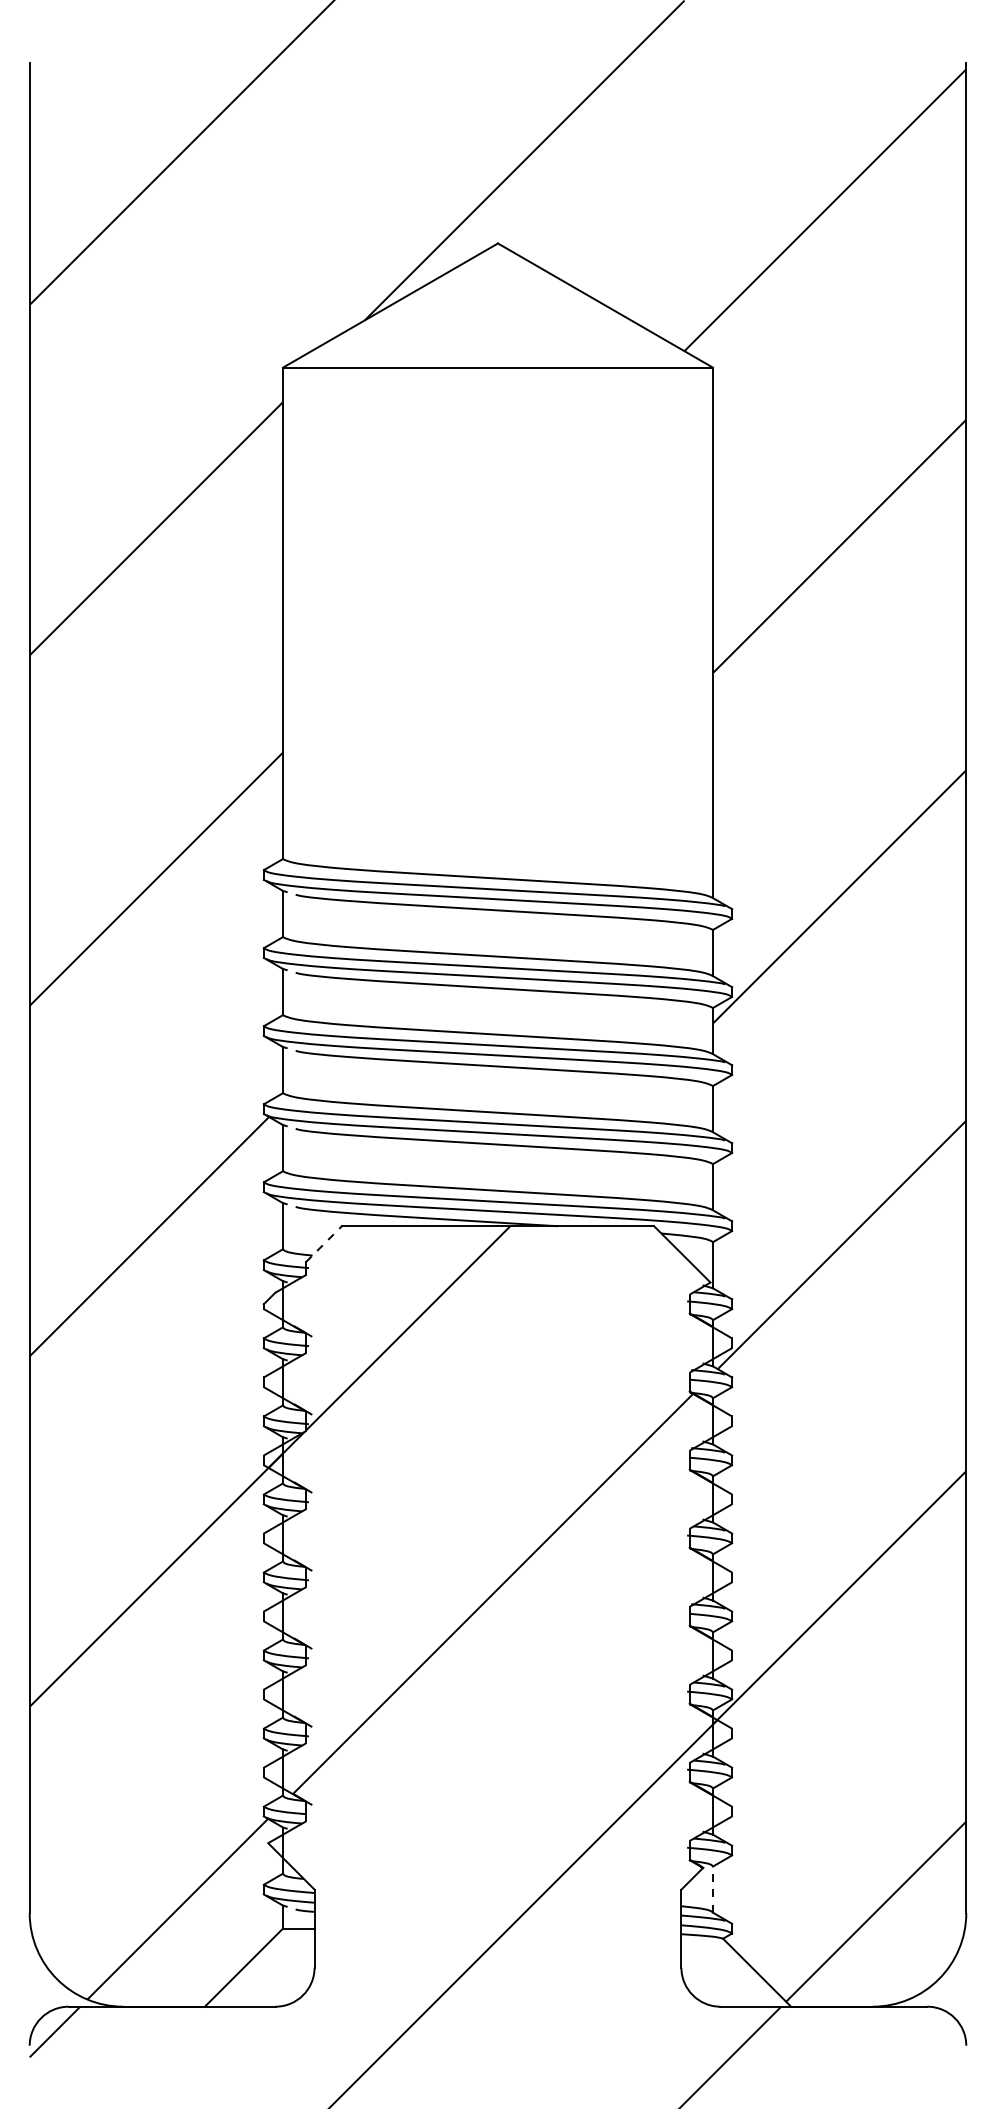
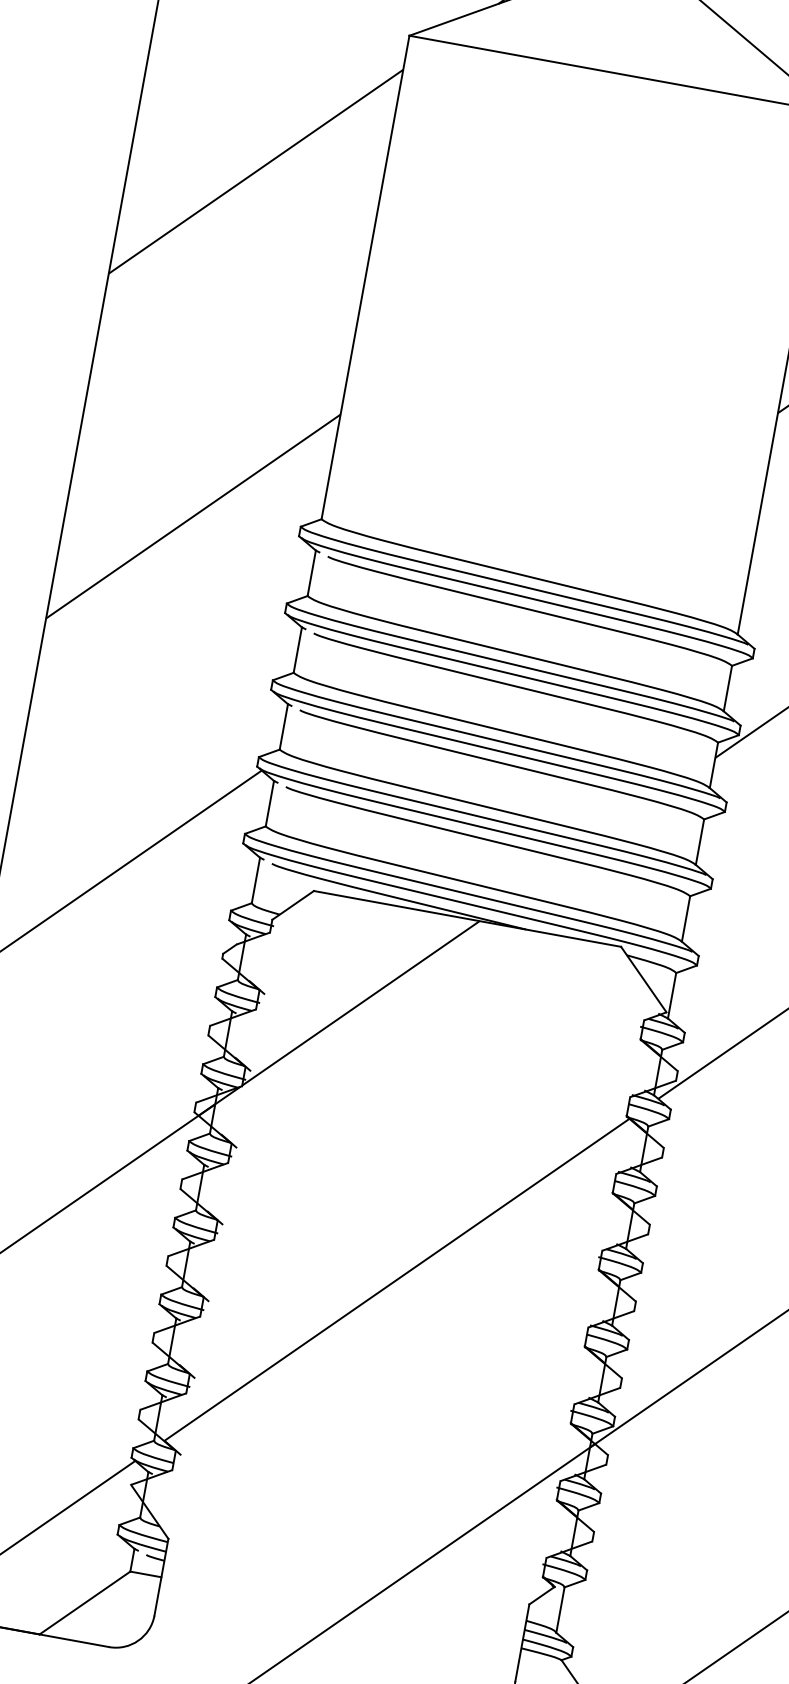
line: (324, 1243) -> (293, 904), dashed -> solid
line: (713, 1889) -> (560, 1610), dashed -> solid

